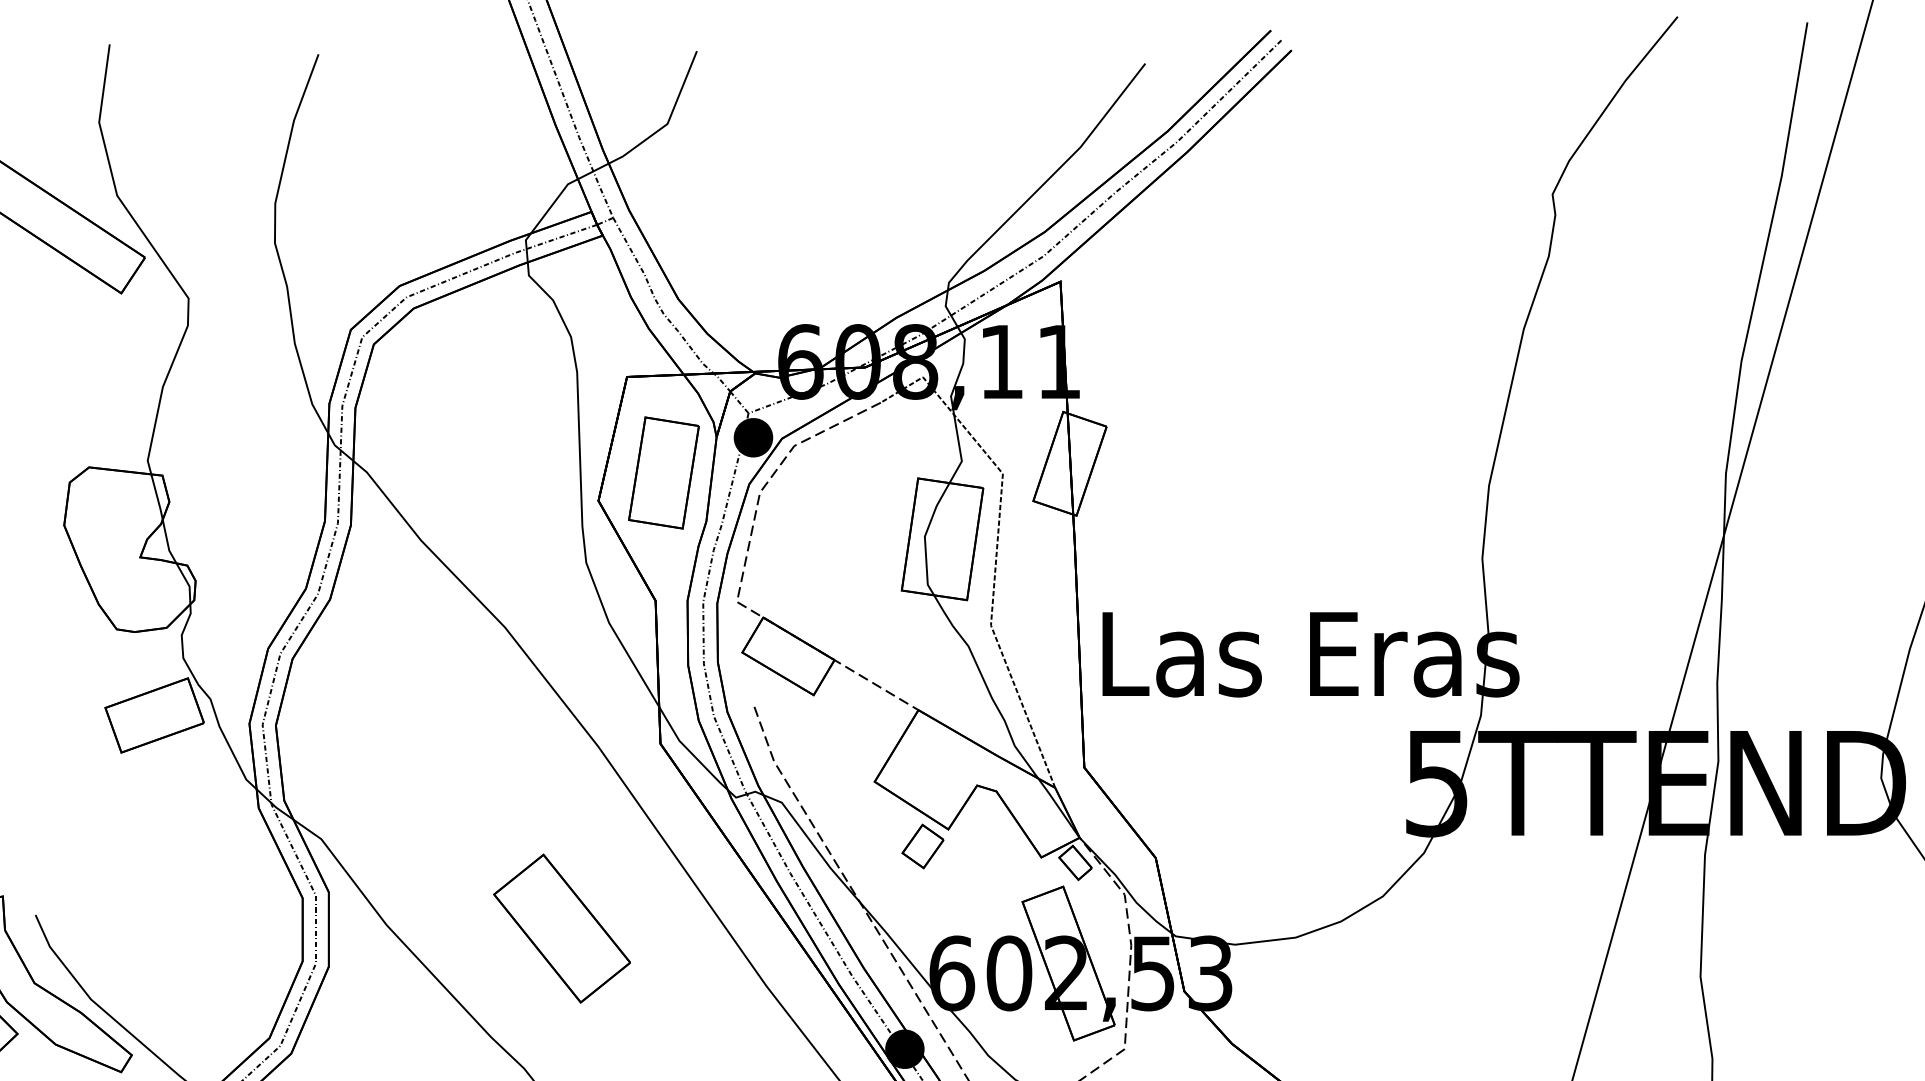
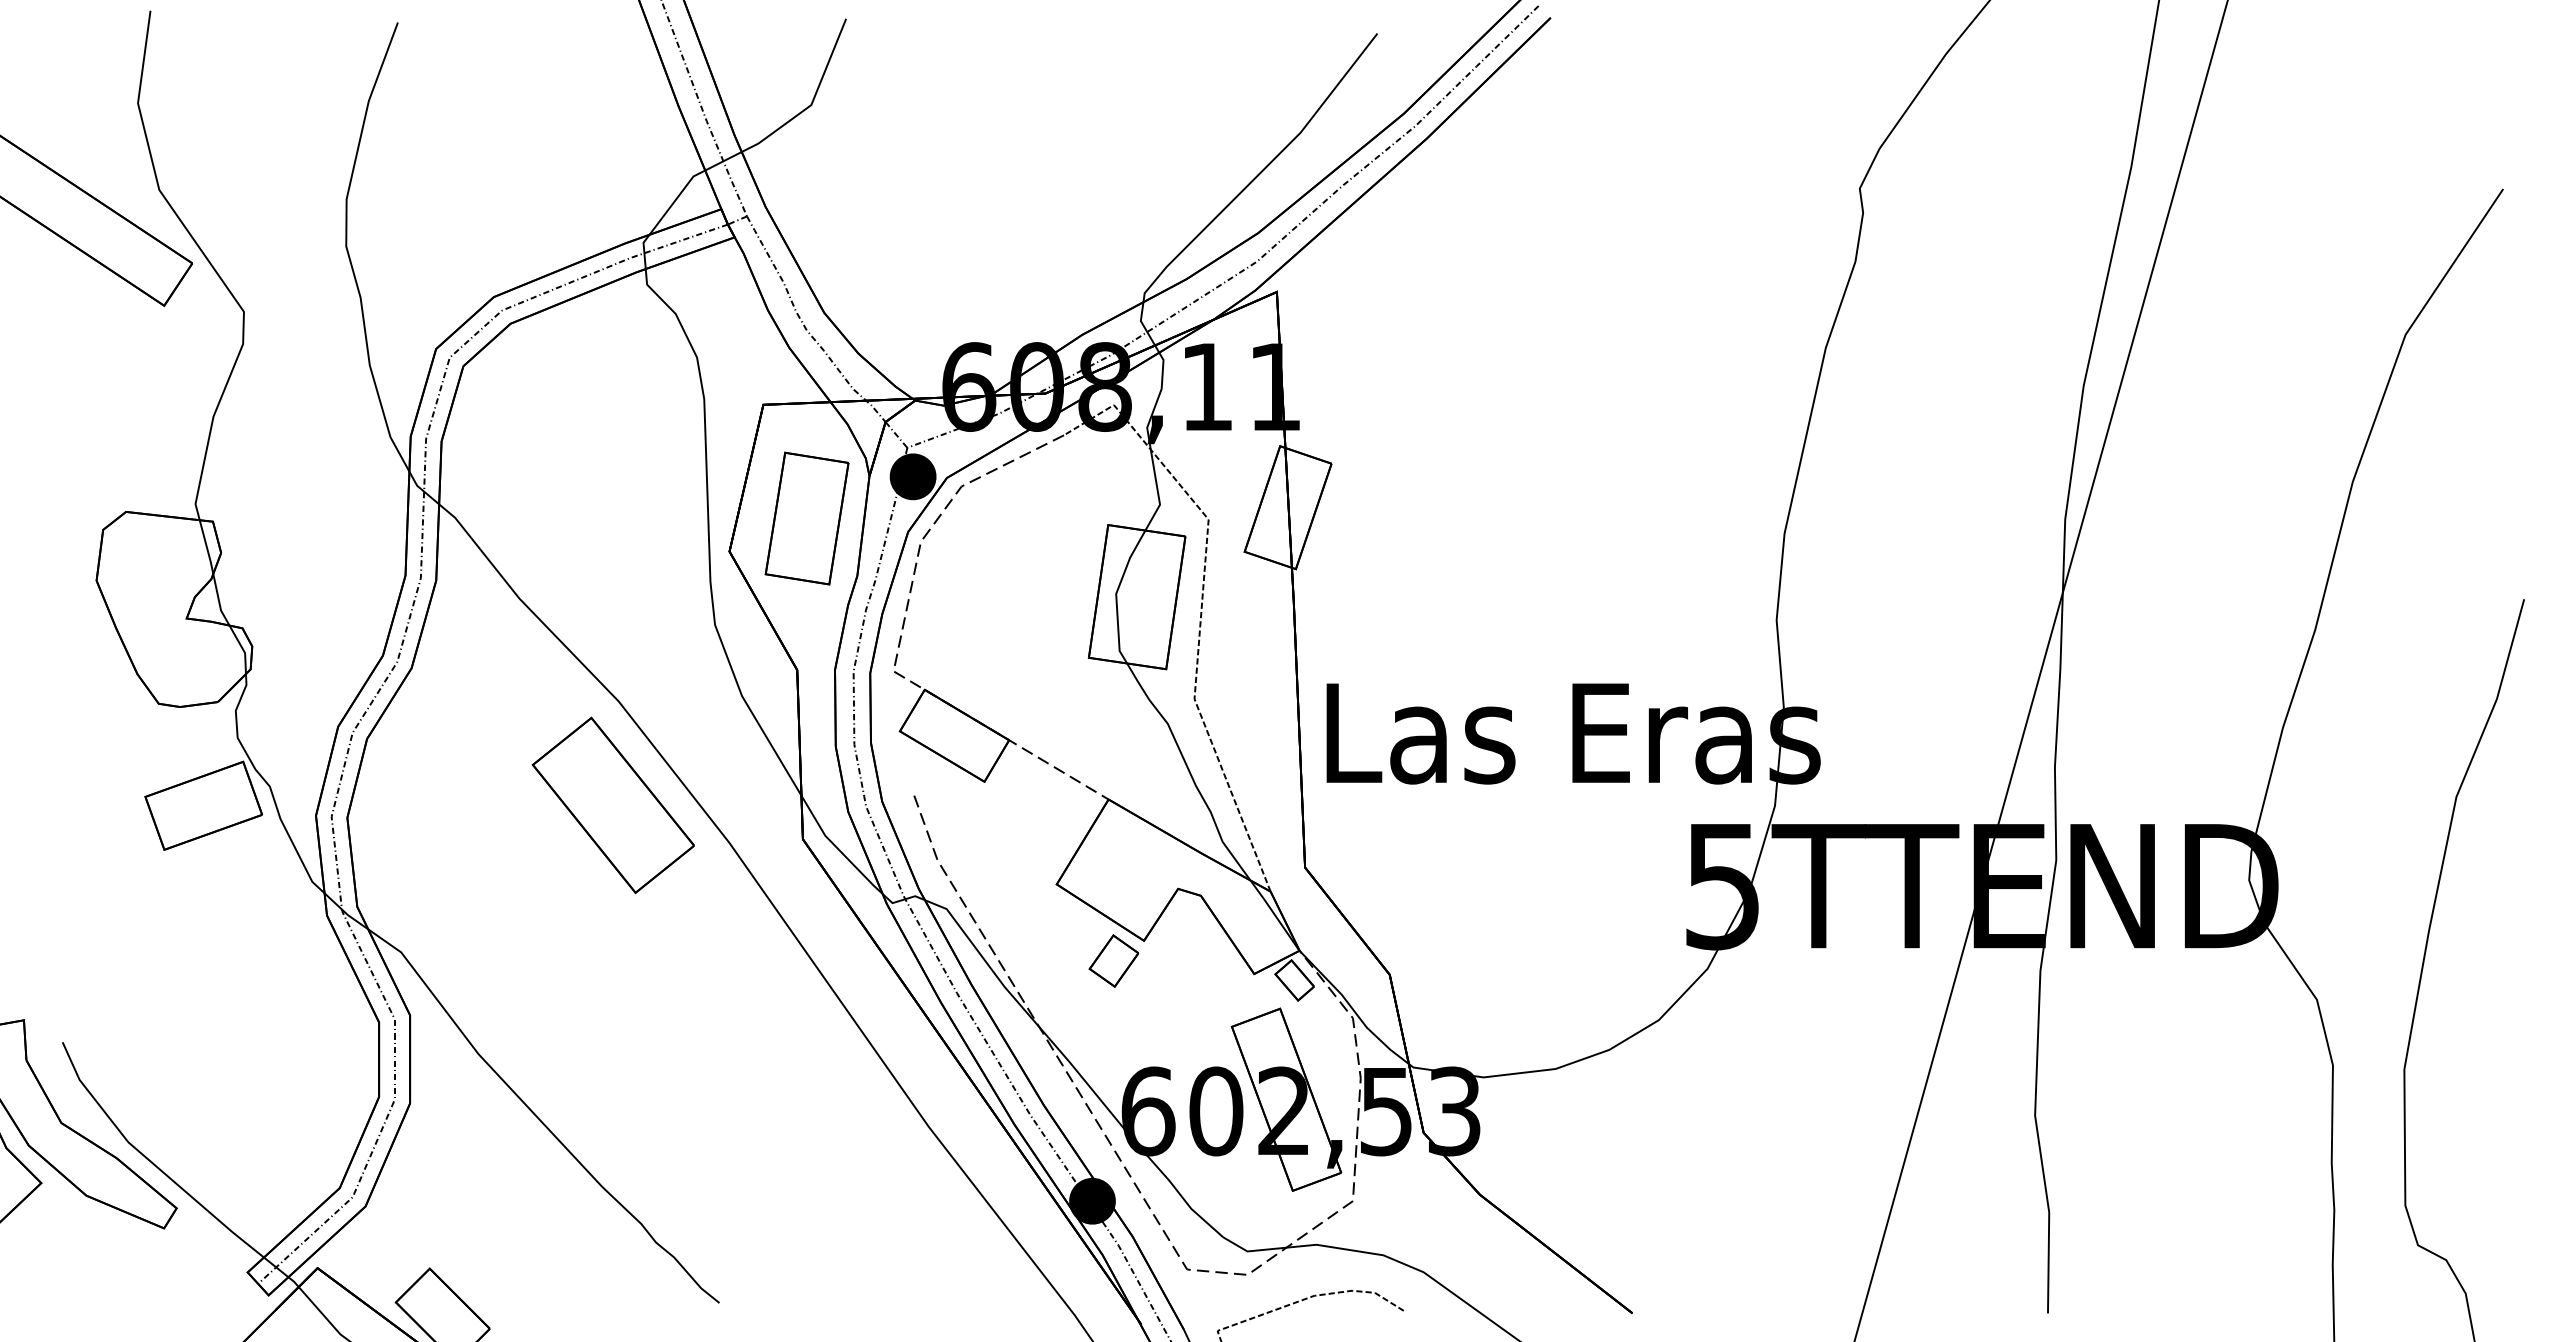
part: (561, 927) -> (612, 804), moved

